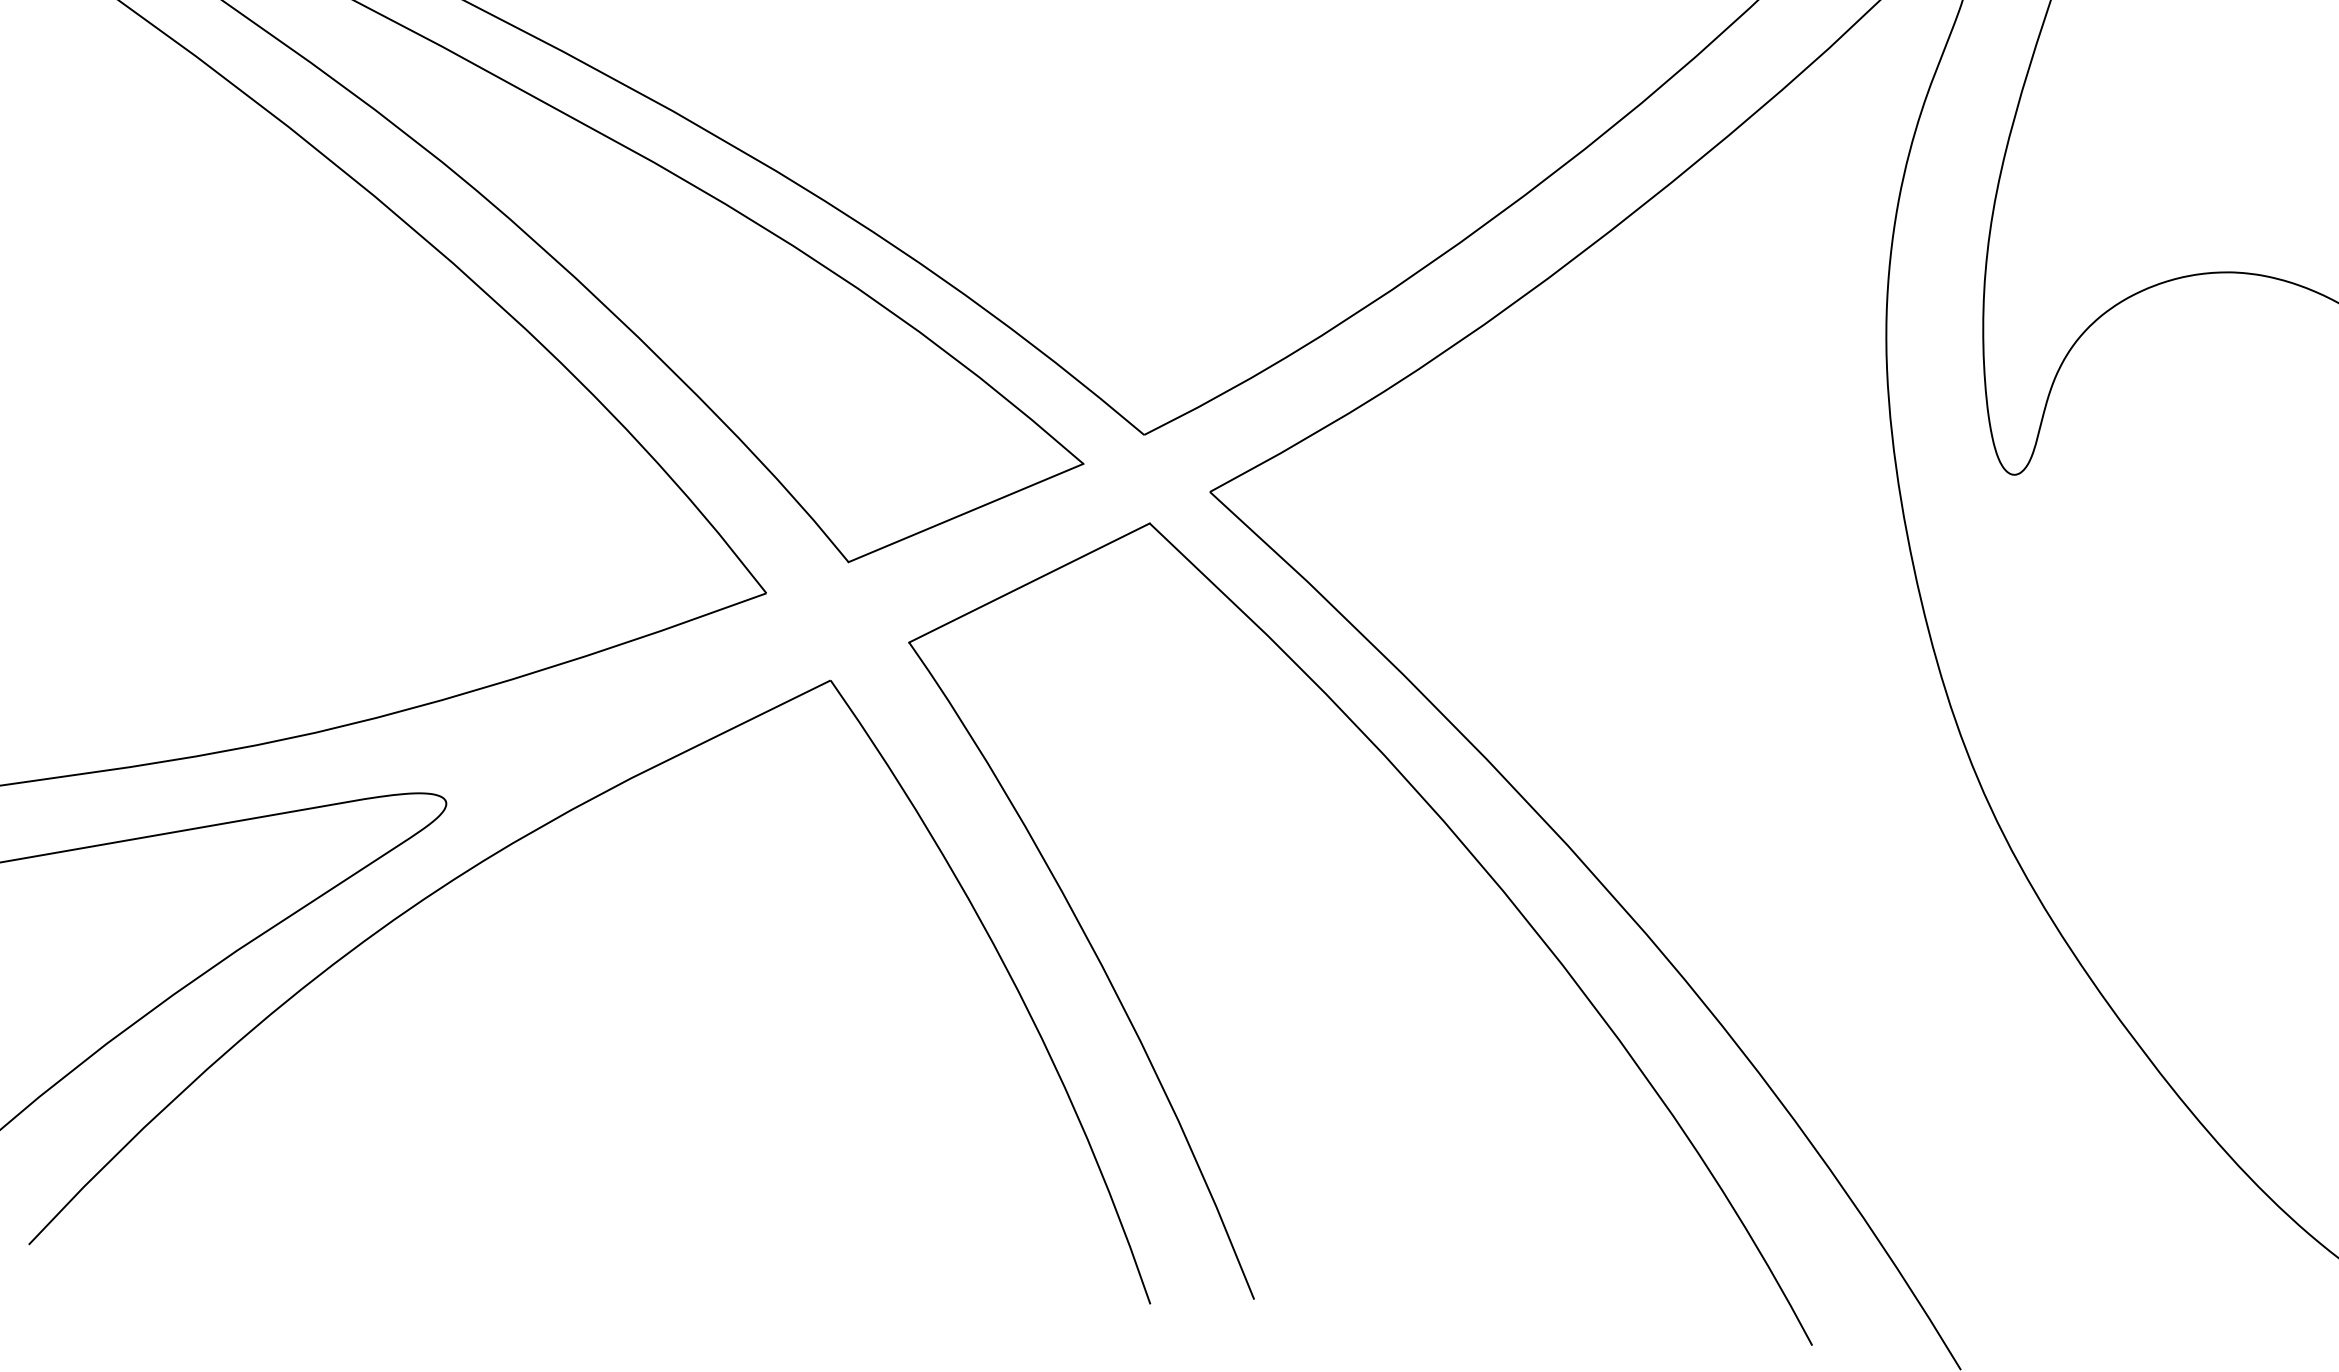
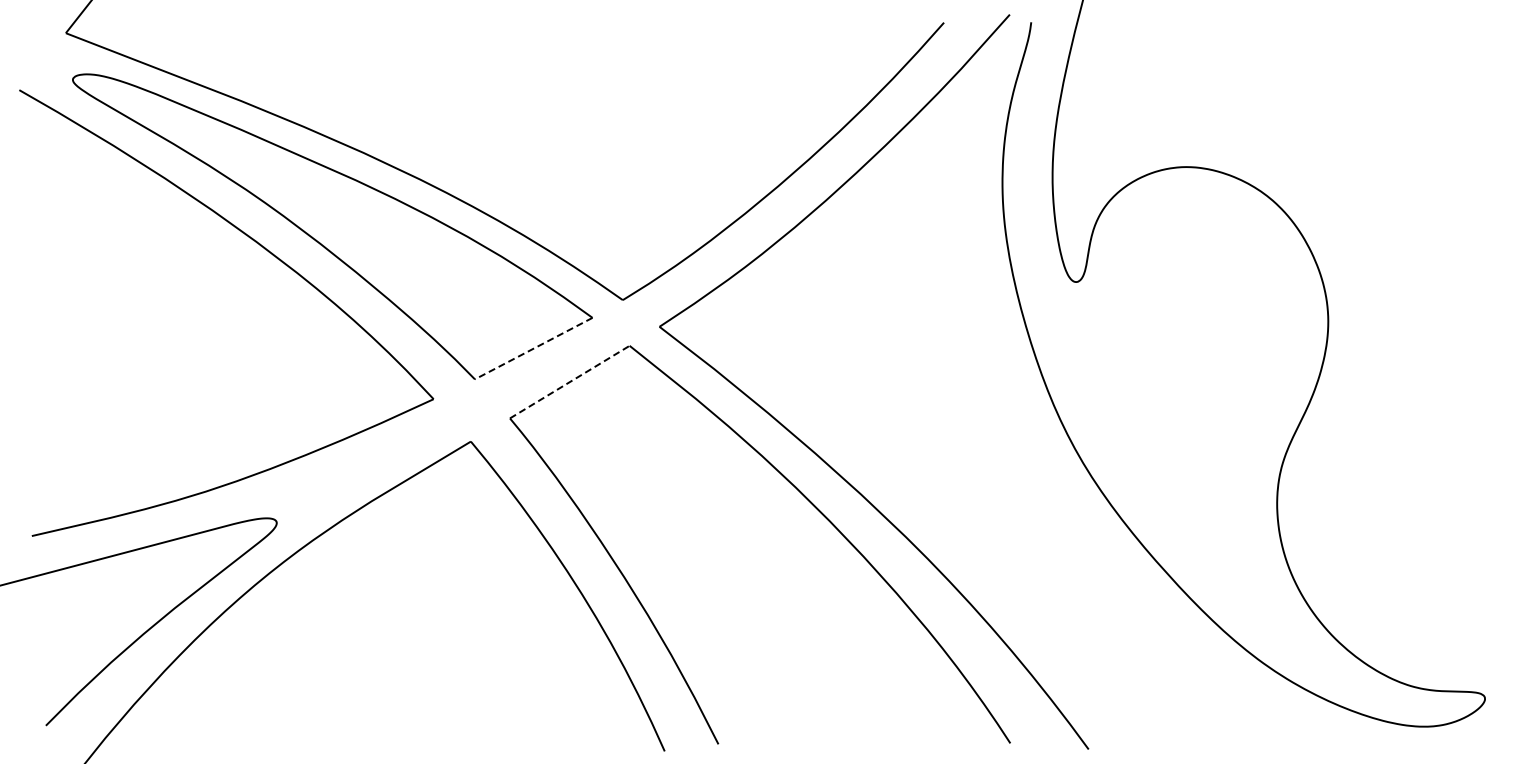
line: (965, 512) -> (533, 348), solid -> dashed
line: (1028, 583) -> (569, 382), solid -> dashed

